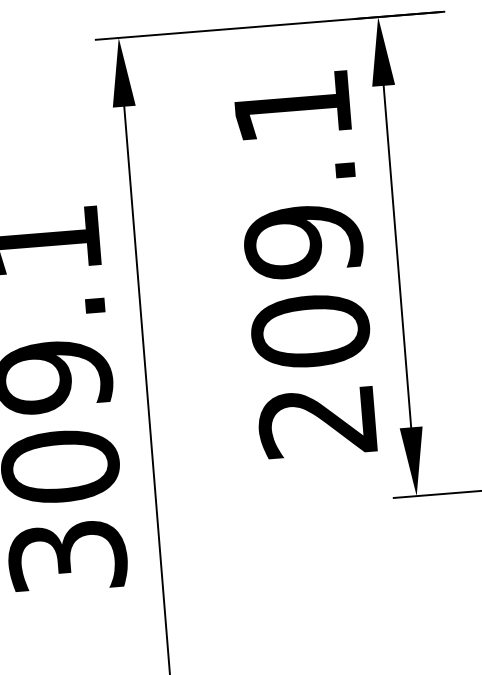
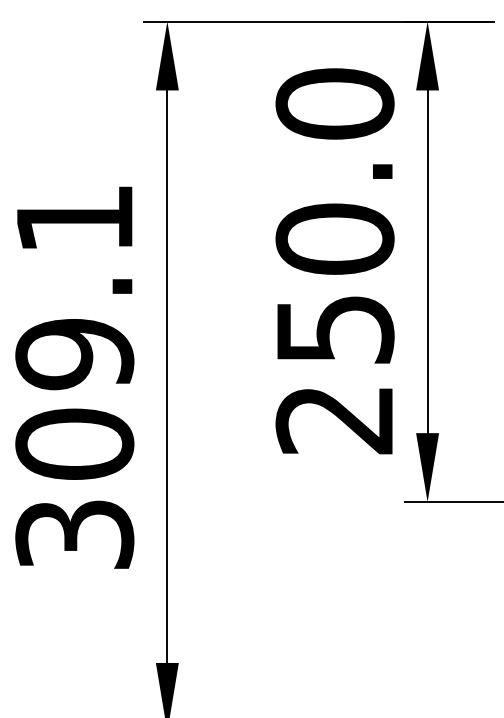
text: (300, 218) -> (334, 216), 209.1 -> 250.0

